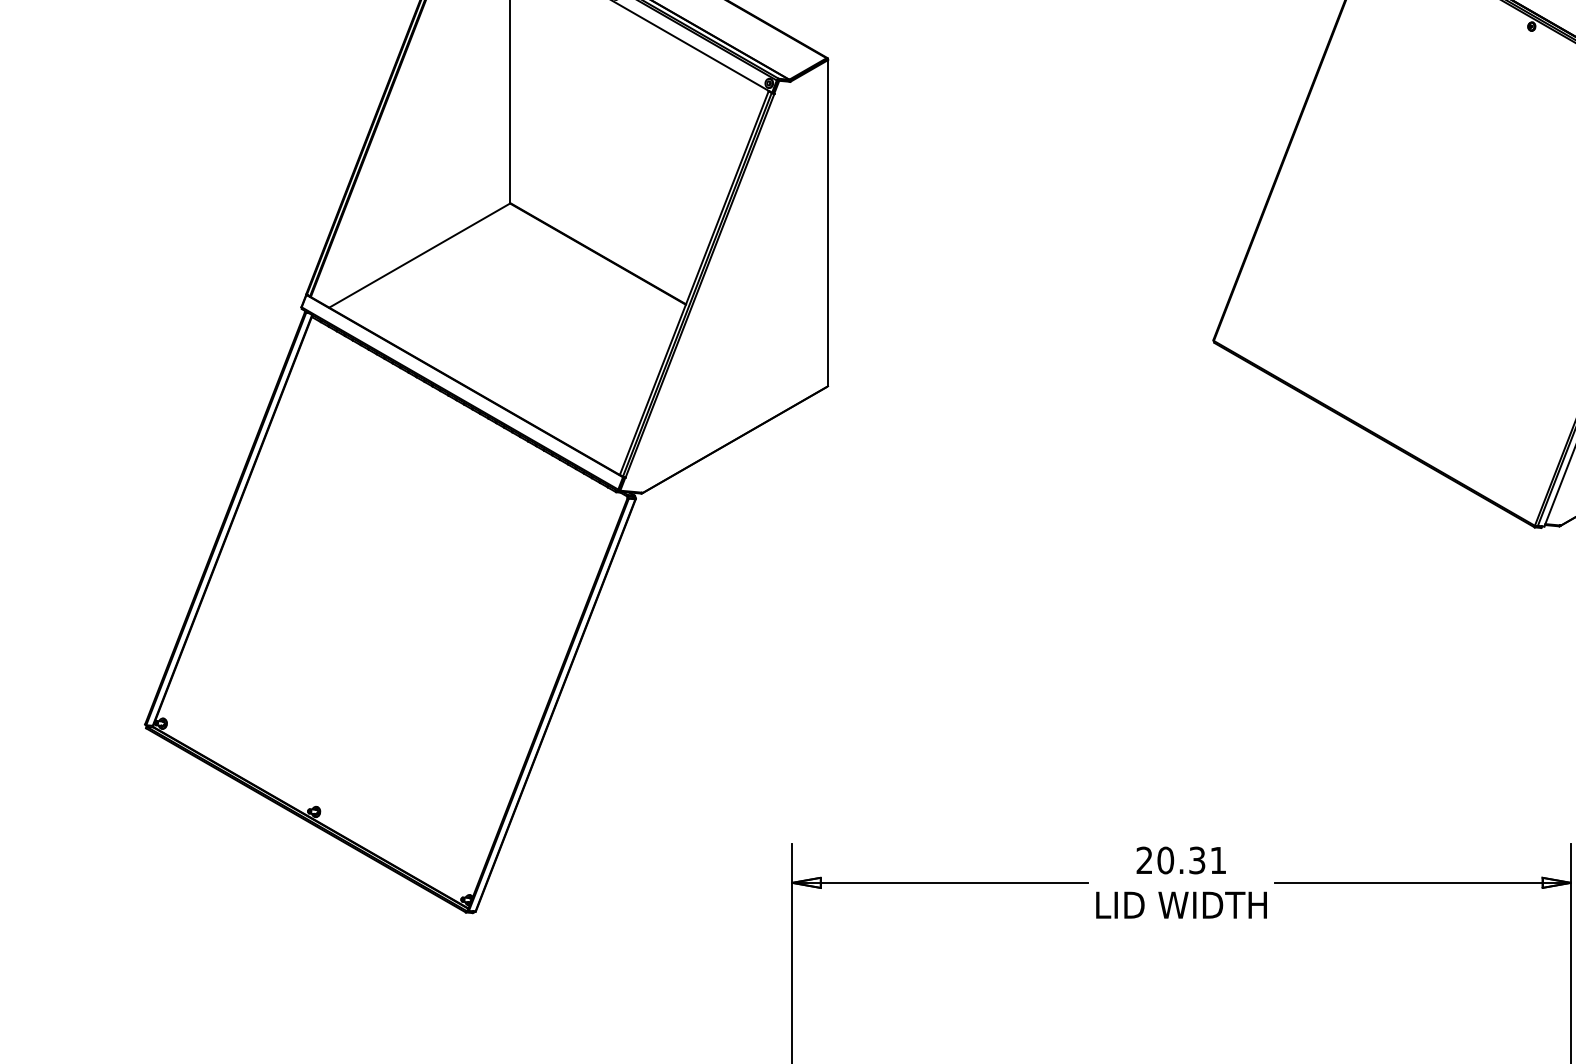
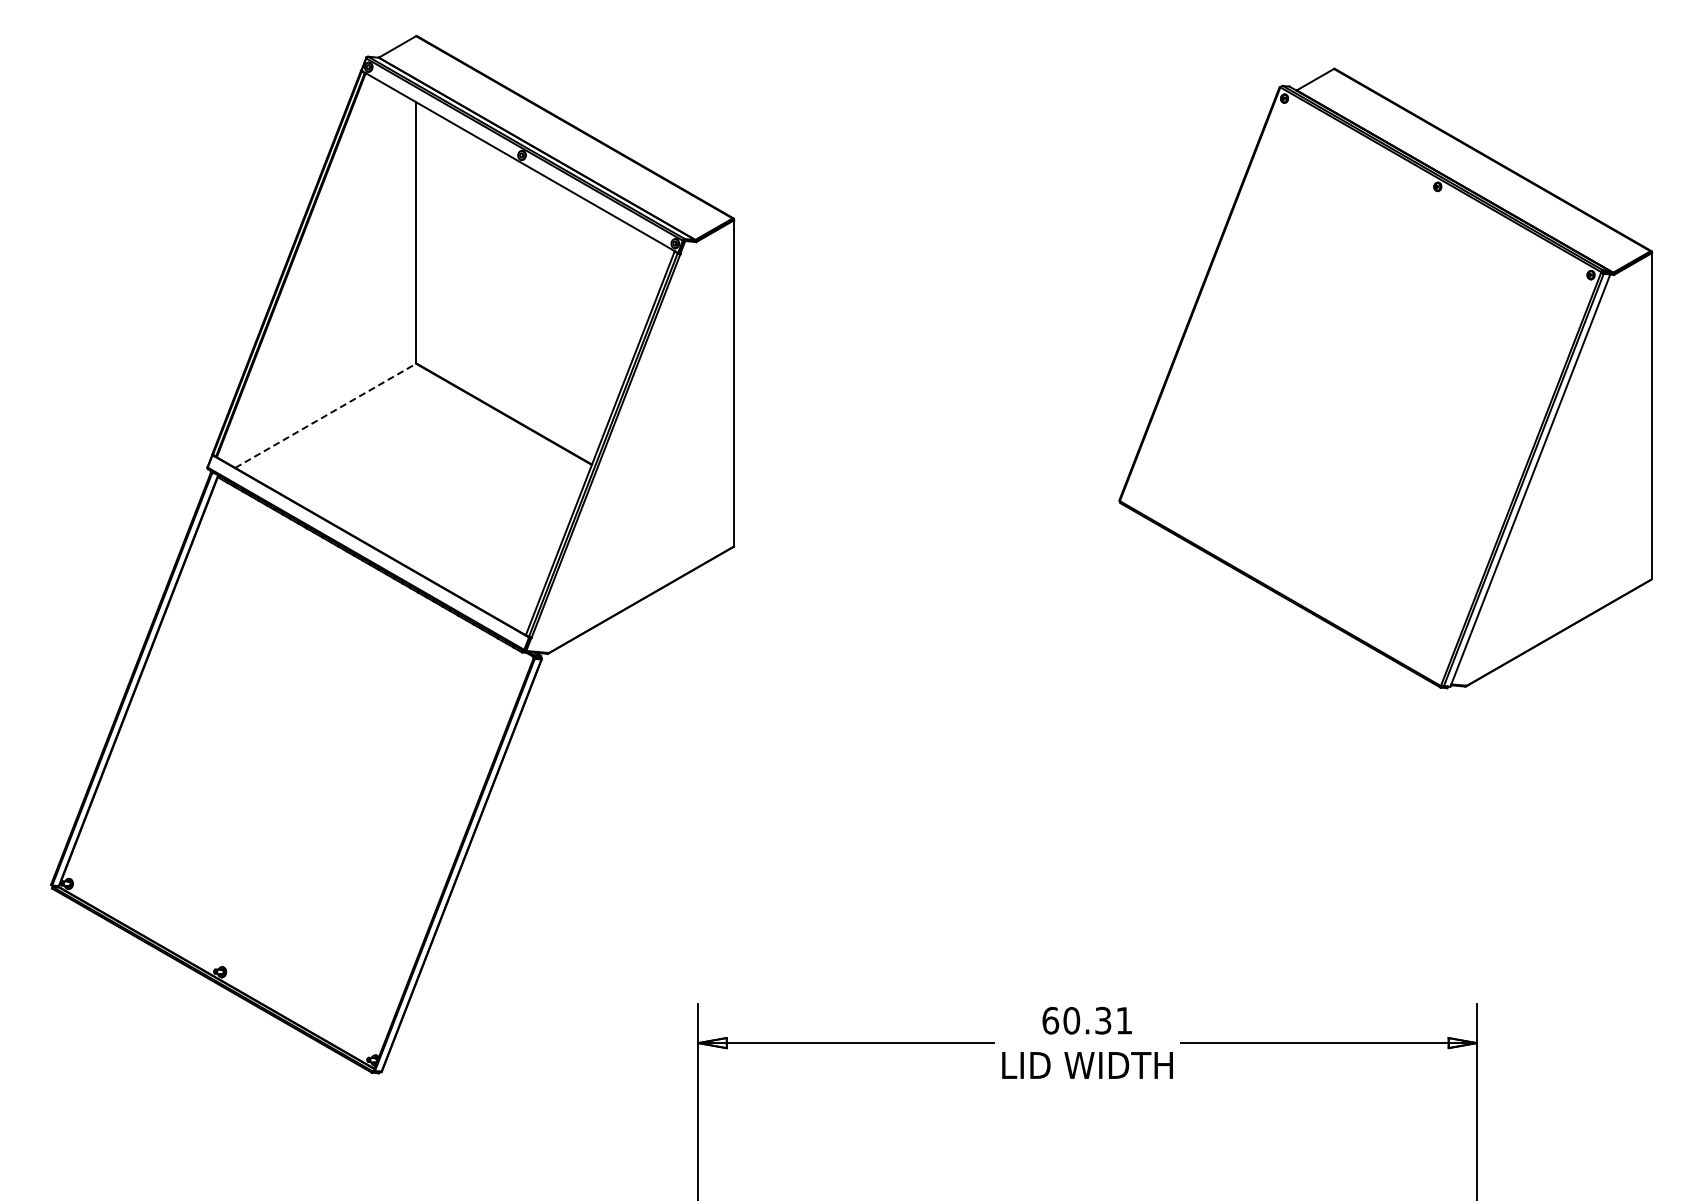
line: (420, 255) -> (326, 415), solid -> dashed
text: (1144, 860) -> (1050, 1020), 20.31 -> 60.31

